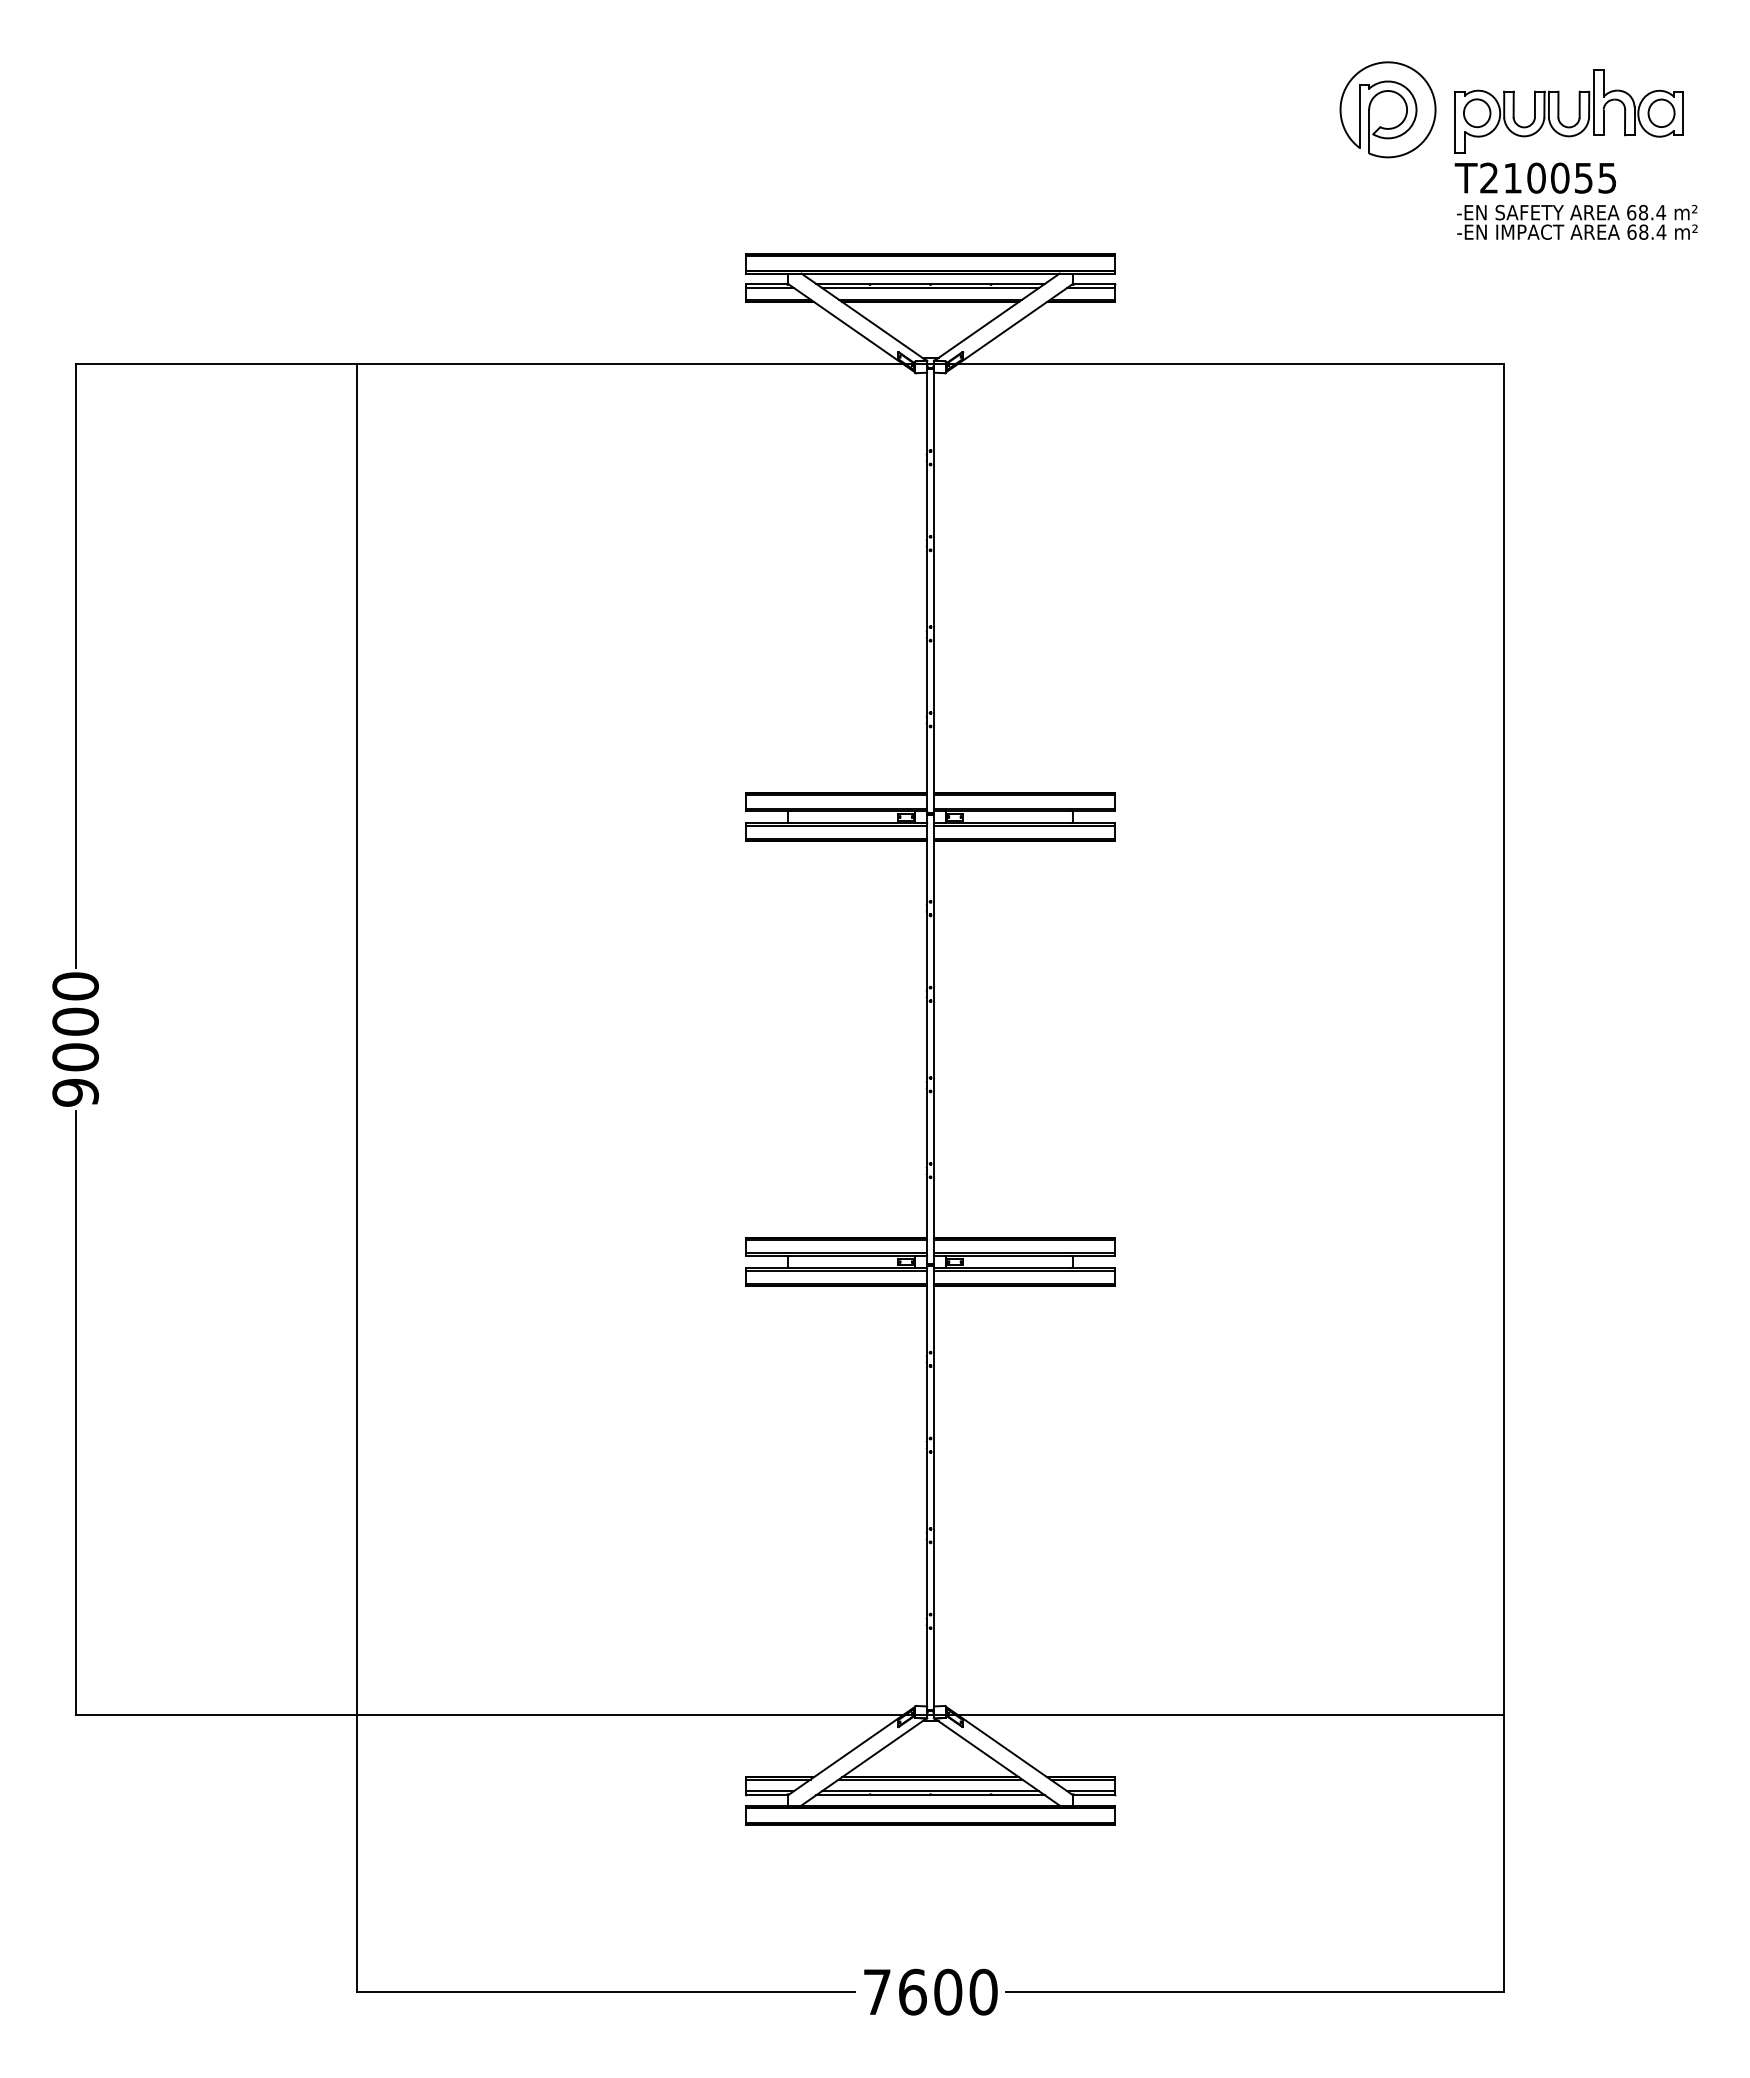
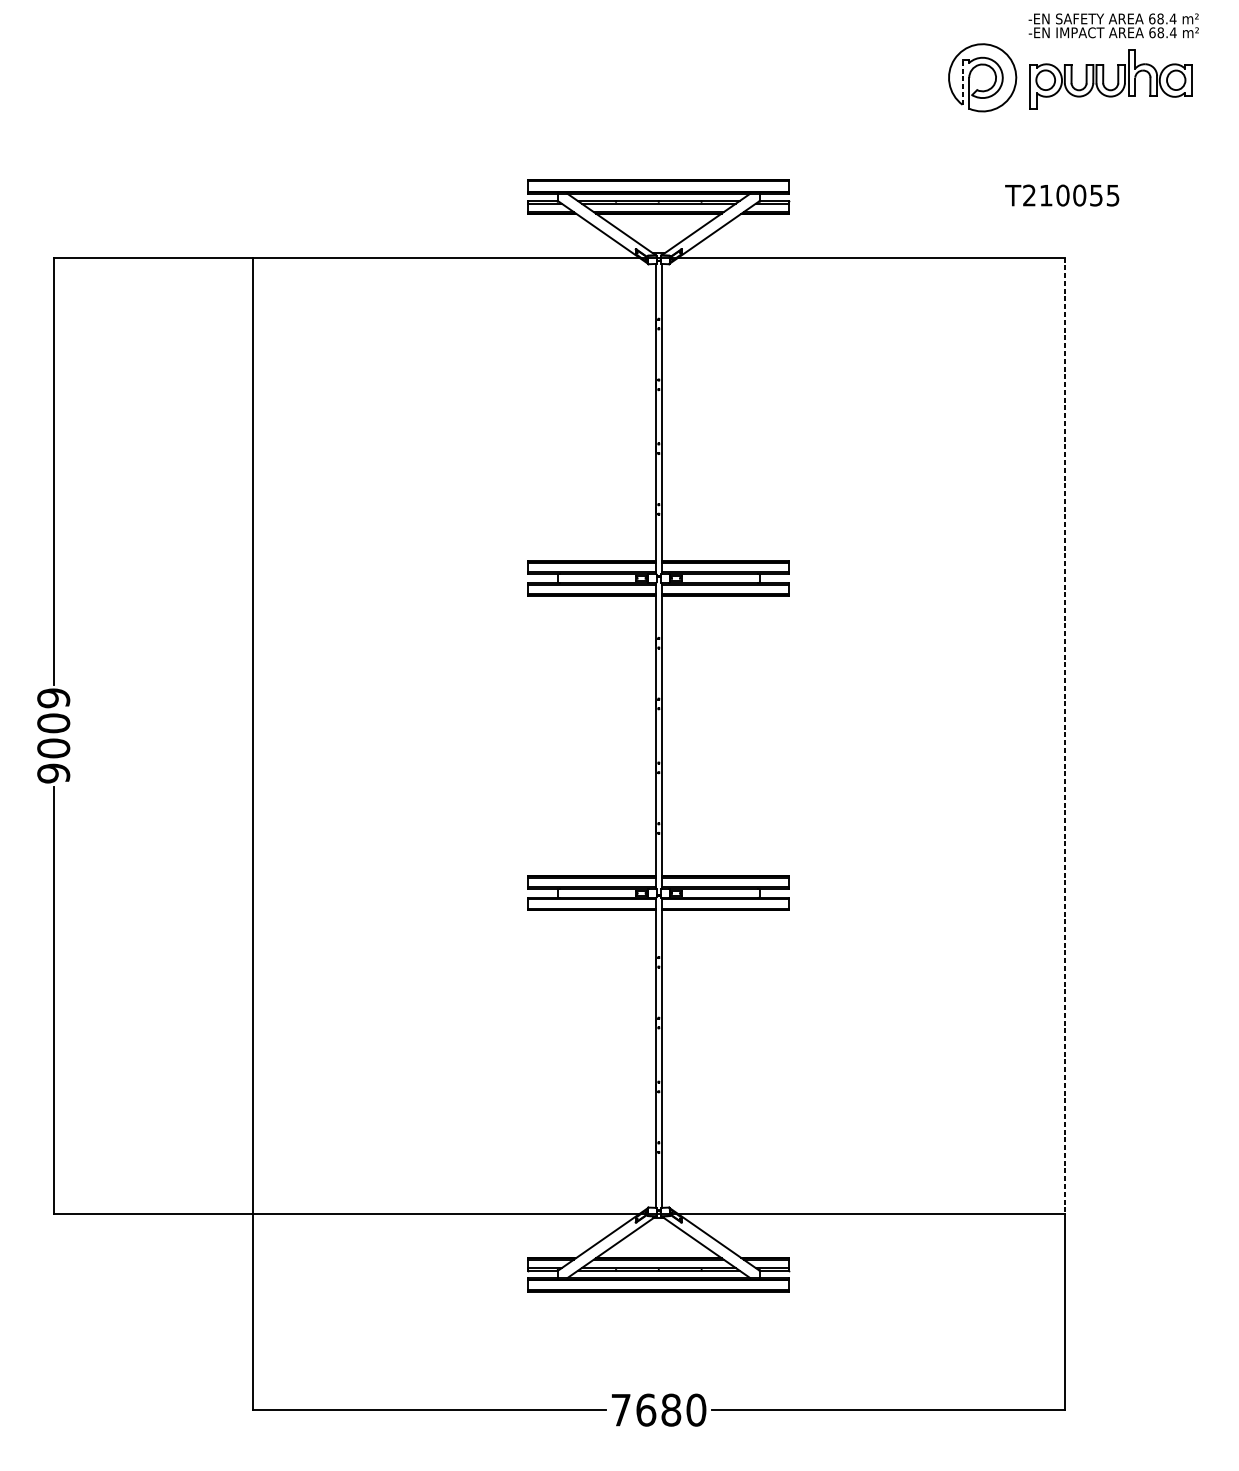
line: (1359, 116) -> (962, 82), solid -> dashed
text: (1534, 177) -> (1061, 195), moved
text: (1577, 221) -> (1113, 25), moved
text: (75, 986) -> (53, 698), 9000 -> 9009
line: (1504, 1039) -> (1065, 735), solid -> dashed
text: (948, 1992) -> (671, 1410), 7600 -> 7680

